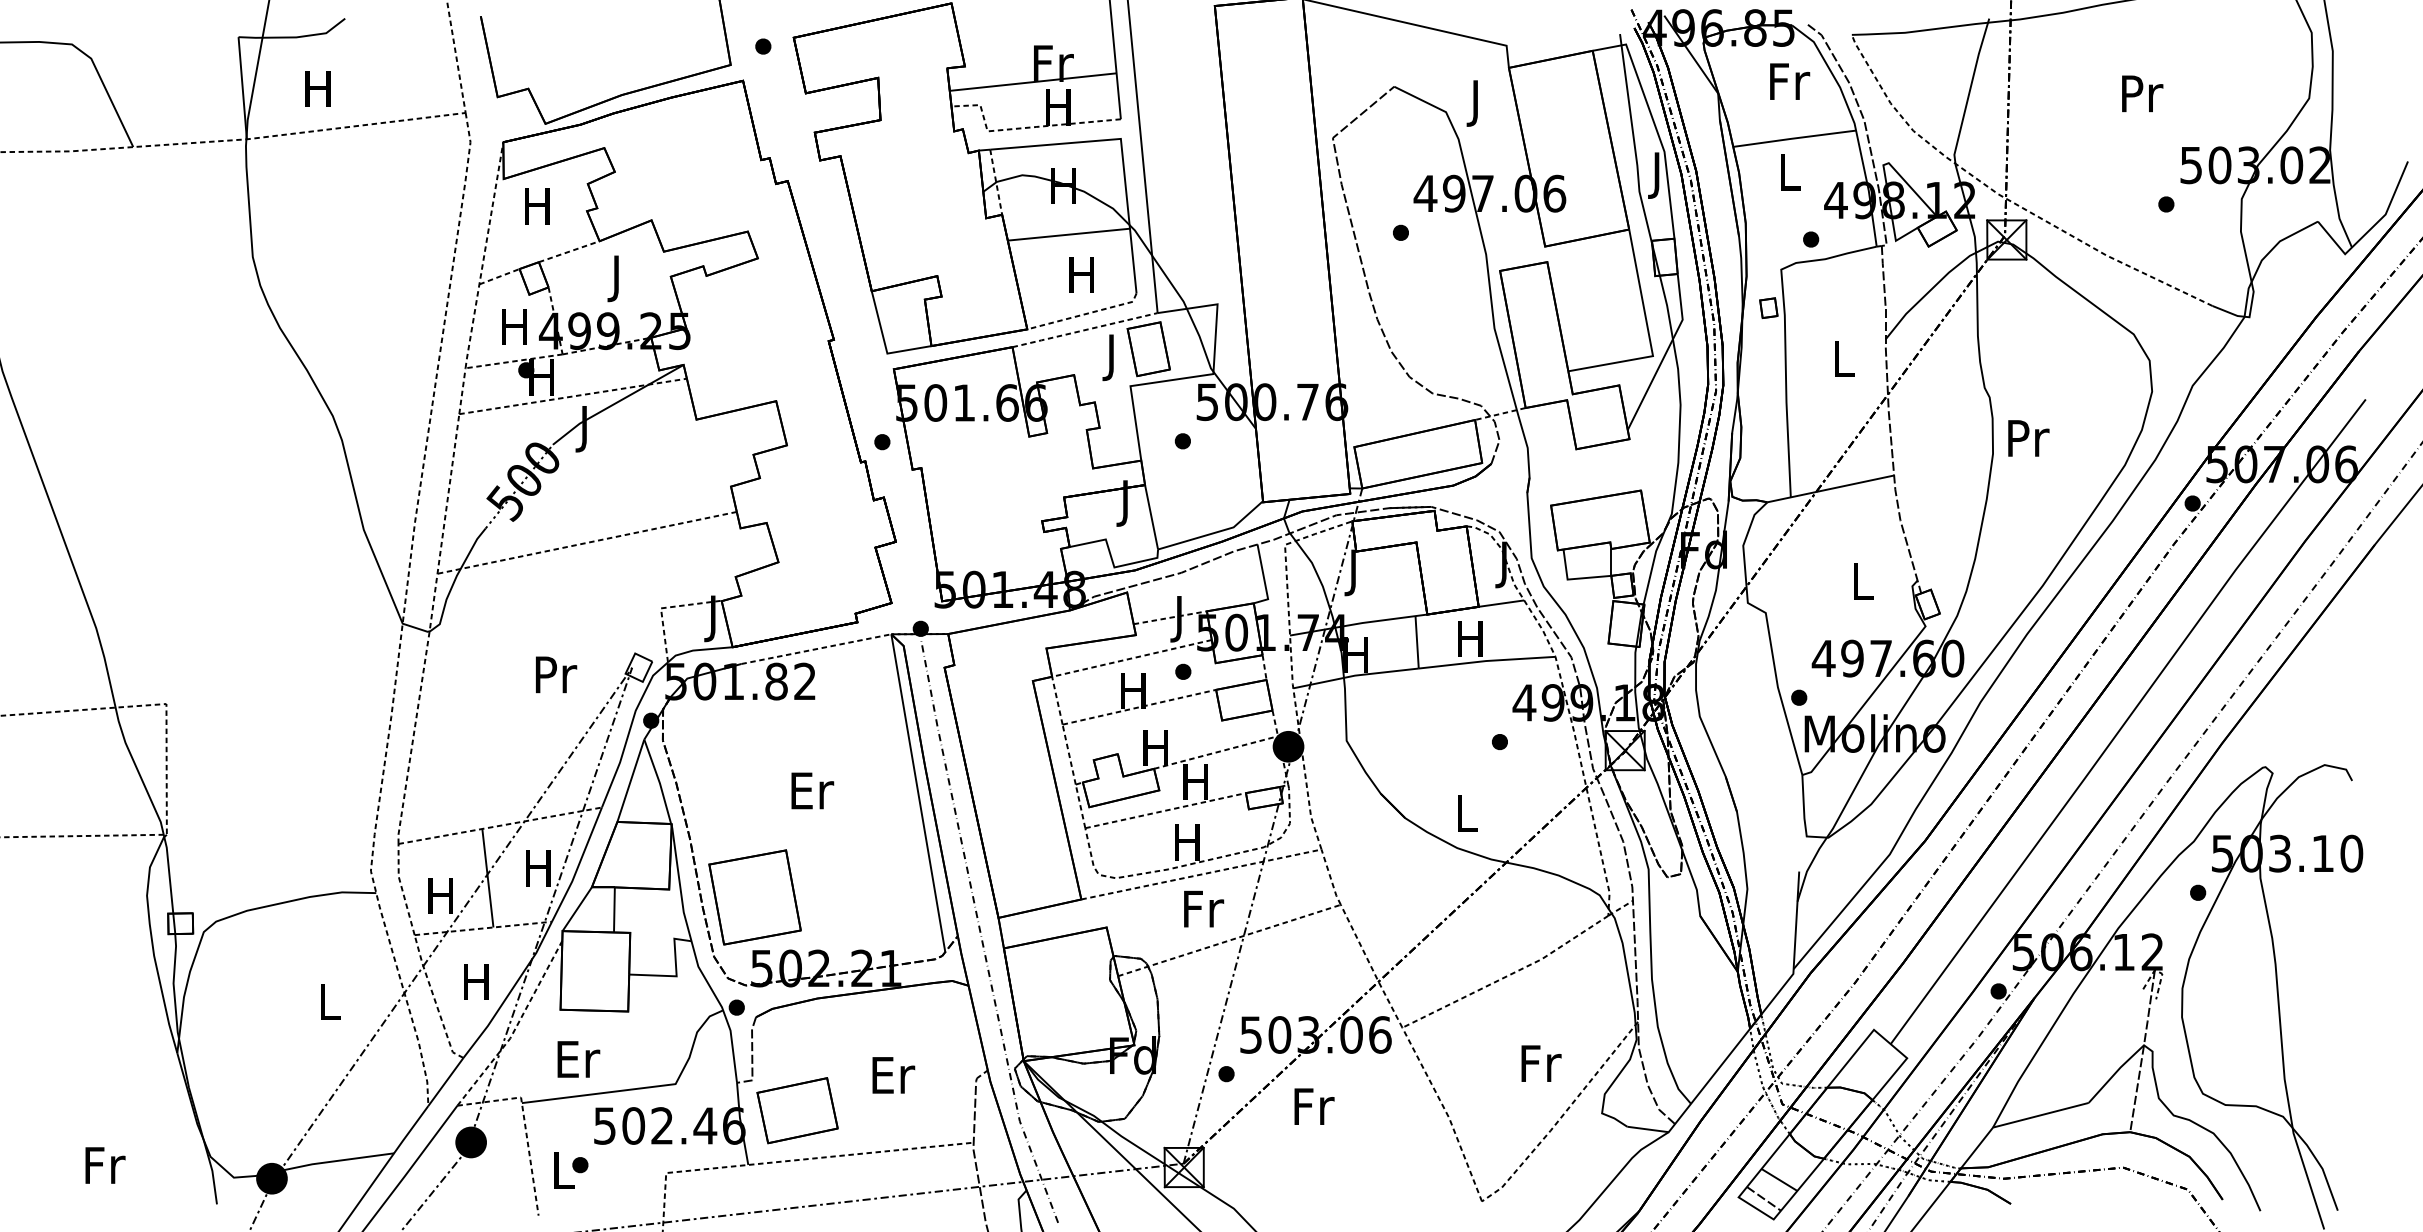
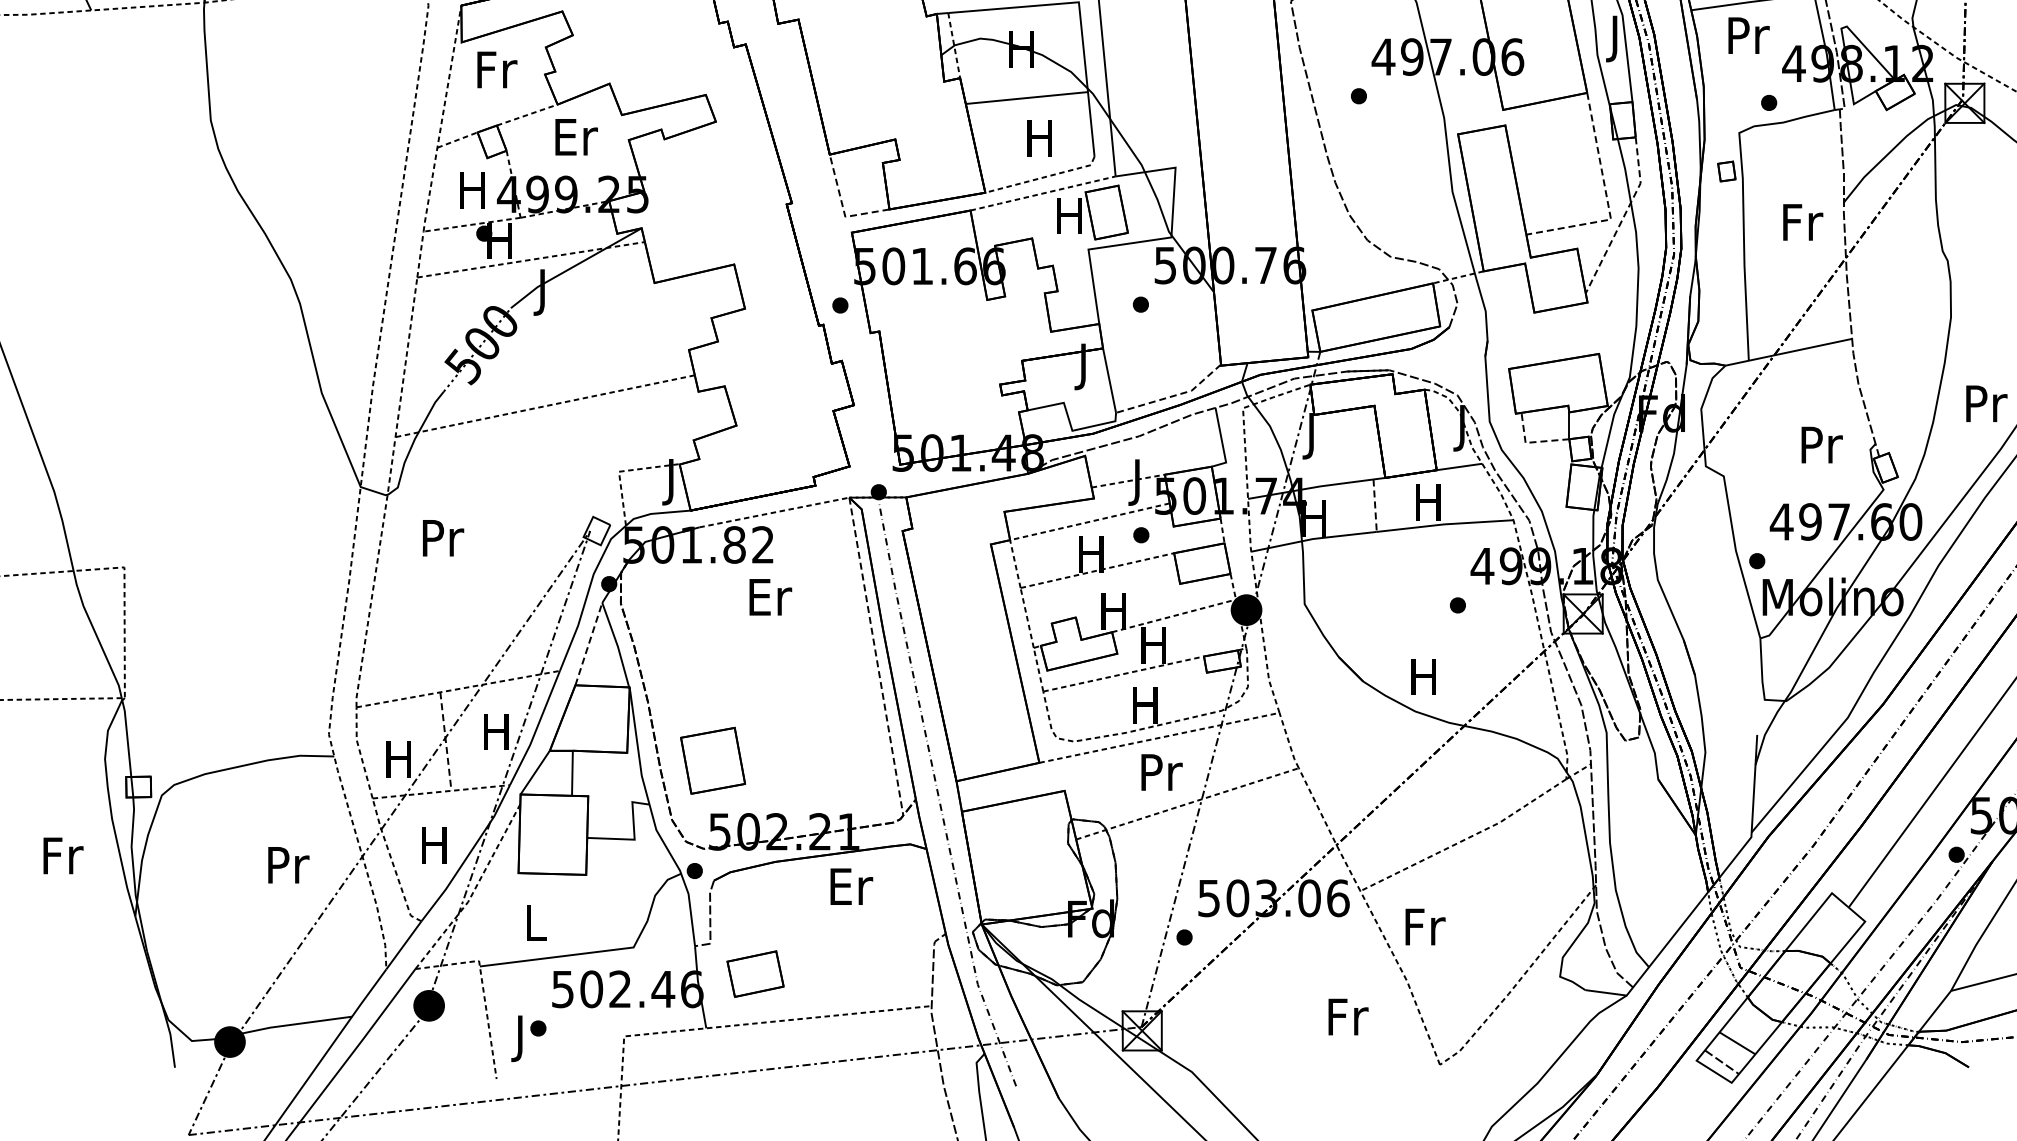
text: (1790, 172) -> (1748, 35), L -> Pr
text: (539, 206) -> (497, 69), H -> Fr
text: (618, 278) -> (576, 141), J -> Er
line: (1649, 336) -> (1607, 199), solid -> dashed
line: (885, 344) -> (843, 207), solid -> dashed
line: (1665, 353) -> (1623, 216), solid -> dashed
text: (1111, 357) -> (1069, 220), J -> H
text: (1845, 358) -> (1803, 221), L -> Fr
text: (2028, 438) -> (1986, 403), moved
line: (1215, 532) -> (1173, 395), solid -> dashed
line: (1573, 579) -> (1531, 442), solid -> dashed
text: (1863, 581) -> (1821, 444), L -> Pr
line: (1417, 642) -> (1375, 505), solid -> dashed
text: (556, 674) -> (443, 537), moved
line: (631, 780) -> (589, 643), solid -> dashed
text: (812, 790) -> (770, 596), moved
line: (918, 793) -> (876, 656), solid -> dashed
text: (1465, 813) -> (1423, 676), L -> H
line: (487, 878) -> (445, 741), solid -> dashed
part: (754, 897) -> (712, 760), size x0.7
text: (1203, 908) -> (1161, 771), Fr -> Pr
text: (330, 1001) -> (288, 864), L -> Pr
text: (578, 1059) -> (536, 922), Er -> L
text: (1541, 1063) -> (1425, 926), moved
text: (893, 1075) -> (851, 886), moved
text: (1314, 1106) -> (1348, 1016), moved
part: (797, 1110) -> (755, 973), size x0.7
text: (105, 1165) -> (63, 855), moved
text: (563, 1175) -> (521, 1038), L -> J

